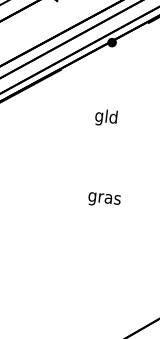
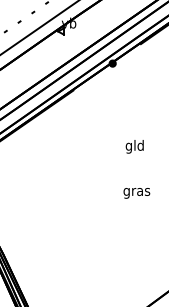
text: (105, 117) -> (134, 146), moved
text: (103, 200) -> (136, 193), moved

